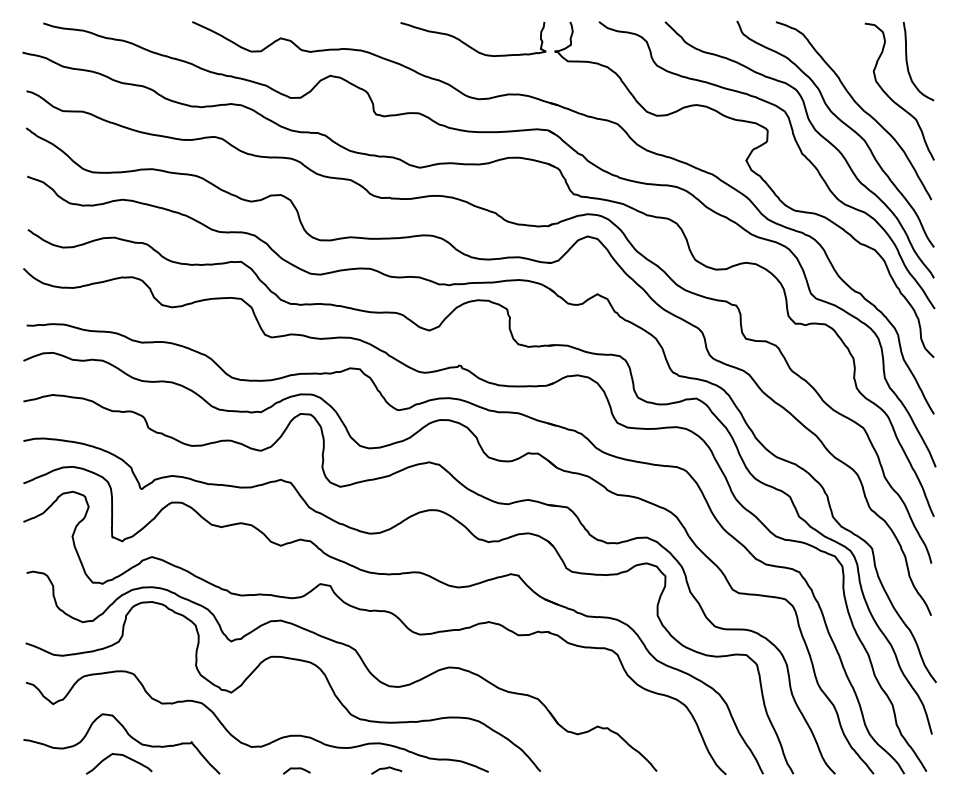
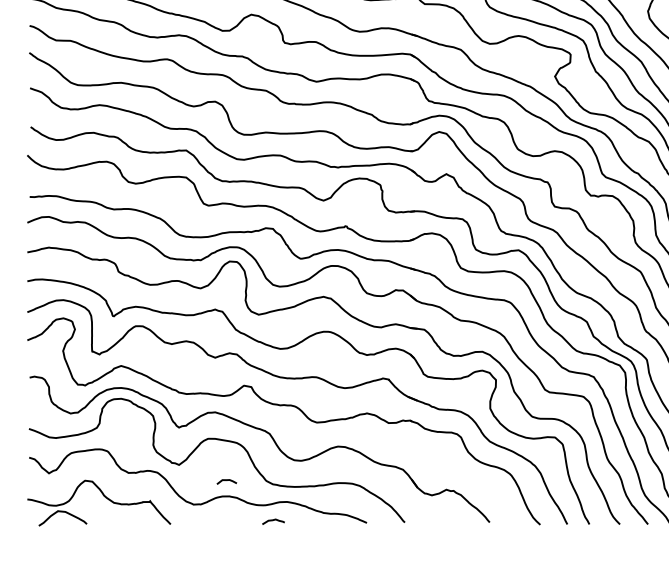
curve: (119, 755) -> (63, 512), moved
curve: (296, 769) -> (226, 480), moved
curve: (386, 769) -> (273, 521), moved

